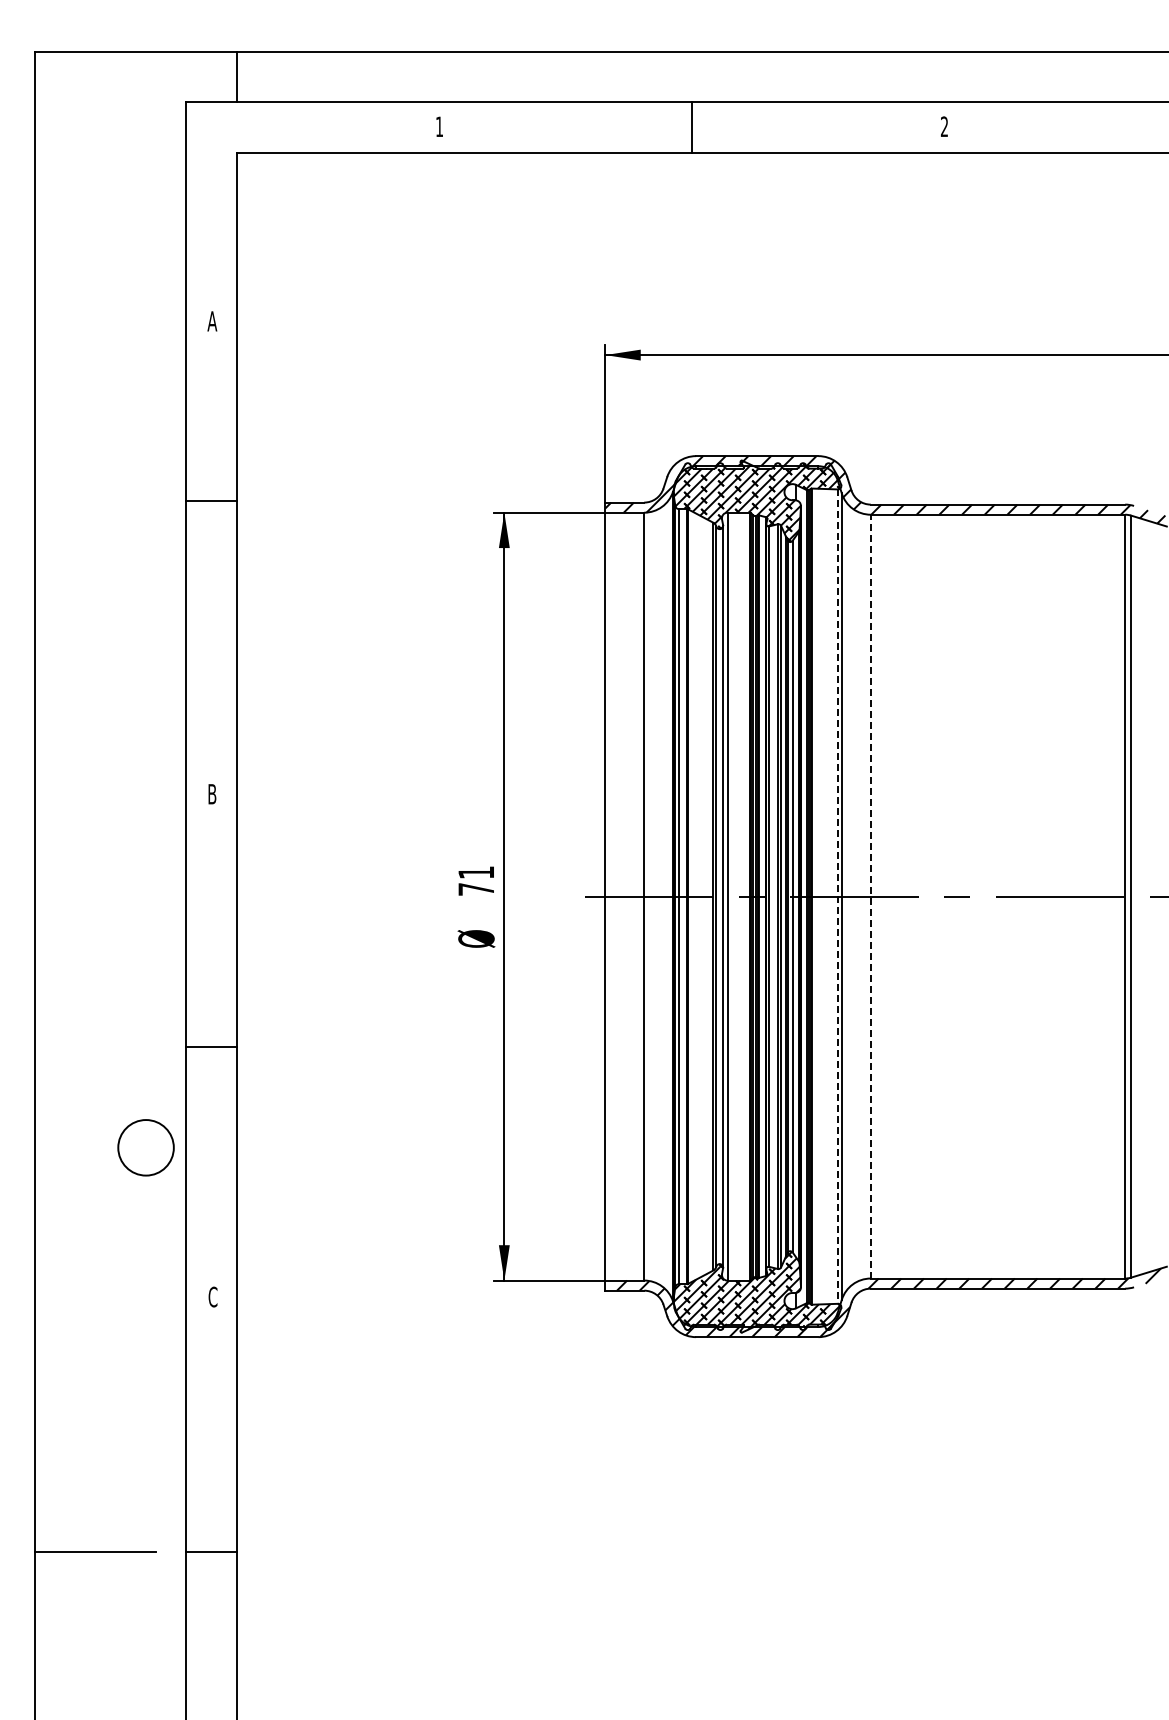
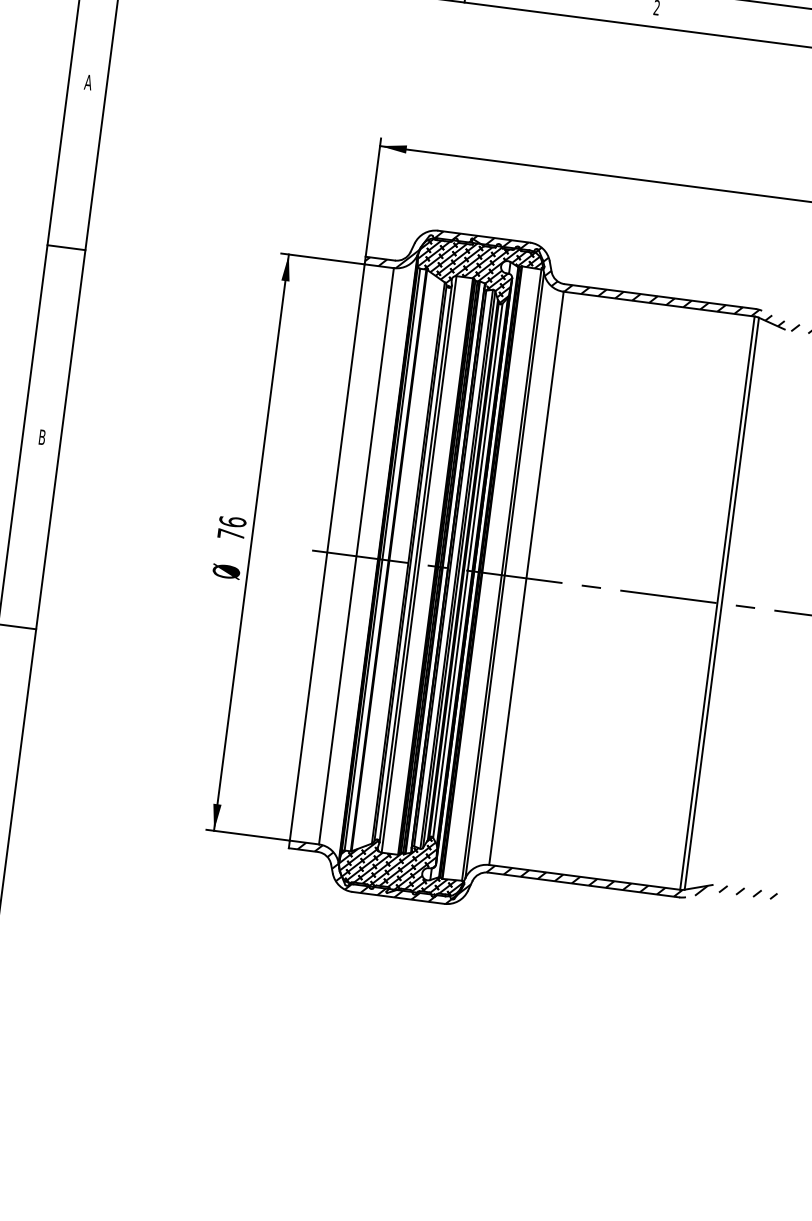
line: (211, 500) -> (66, 247), moved
text: (476, 872) -> (232, 521), 71 -> 76
line: (870, 896) -> (526, 578), dashed -> solid
line: (837, 897) -> (501, 575), dashed -> solid

